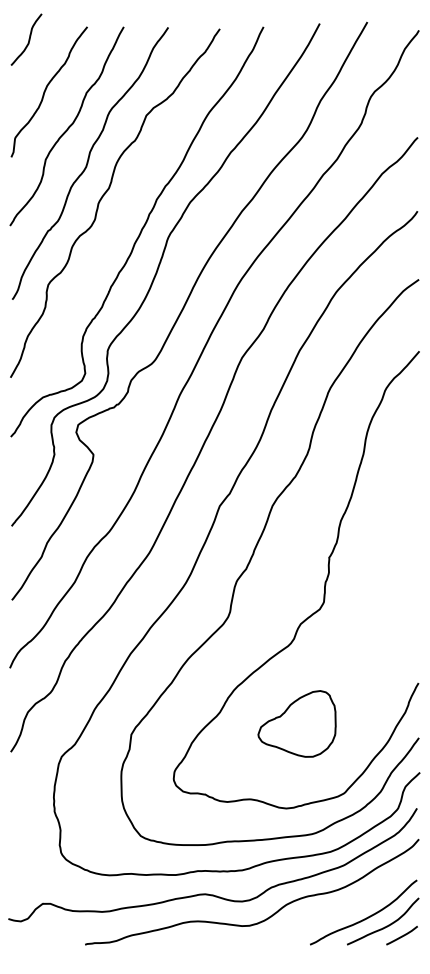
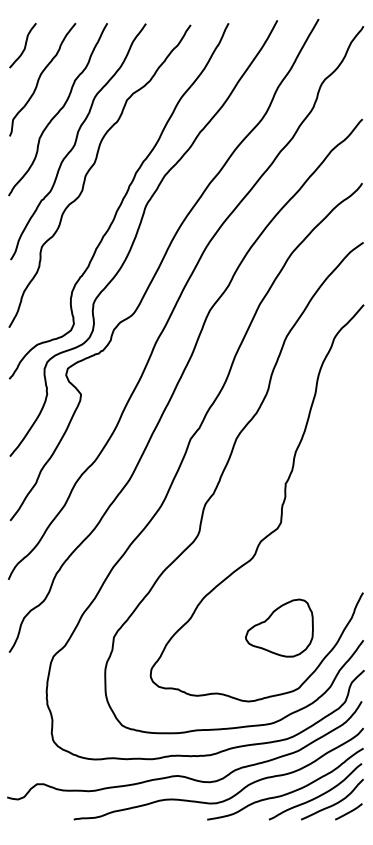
curve: (28, 39) -> (24, 45), moved
part: (296, 723) -> (278, 627), moved
curve: (331, 913) -> (287, 792), added

